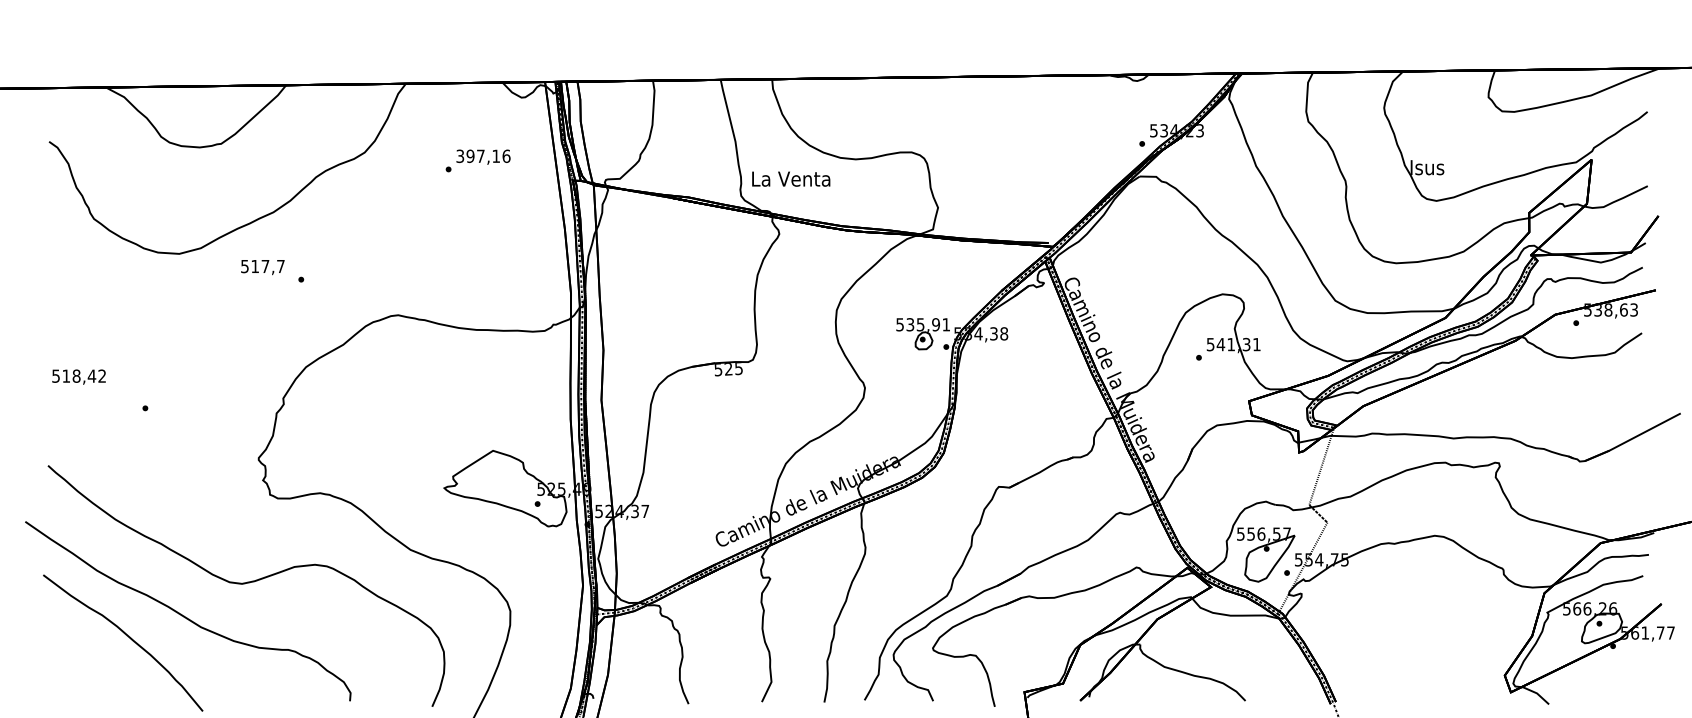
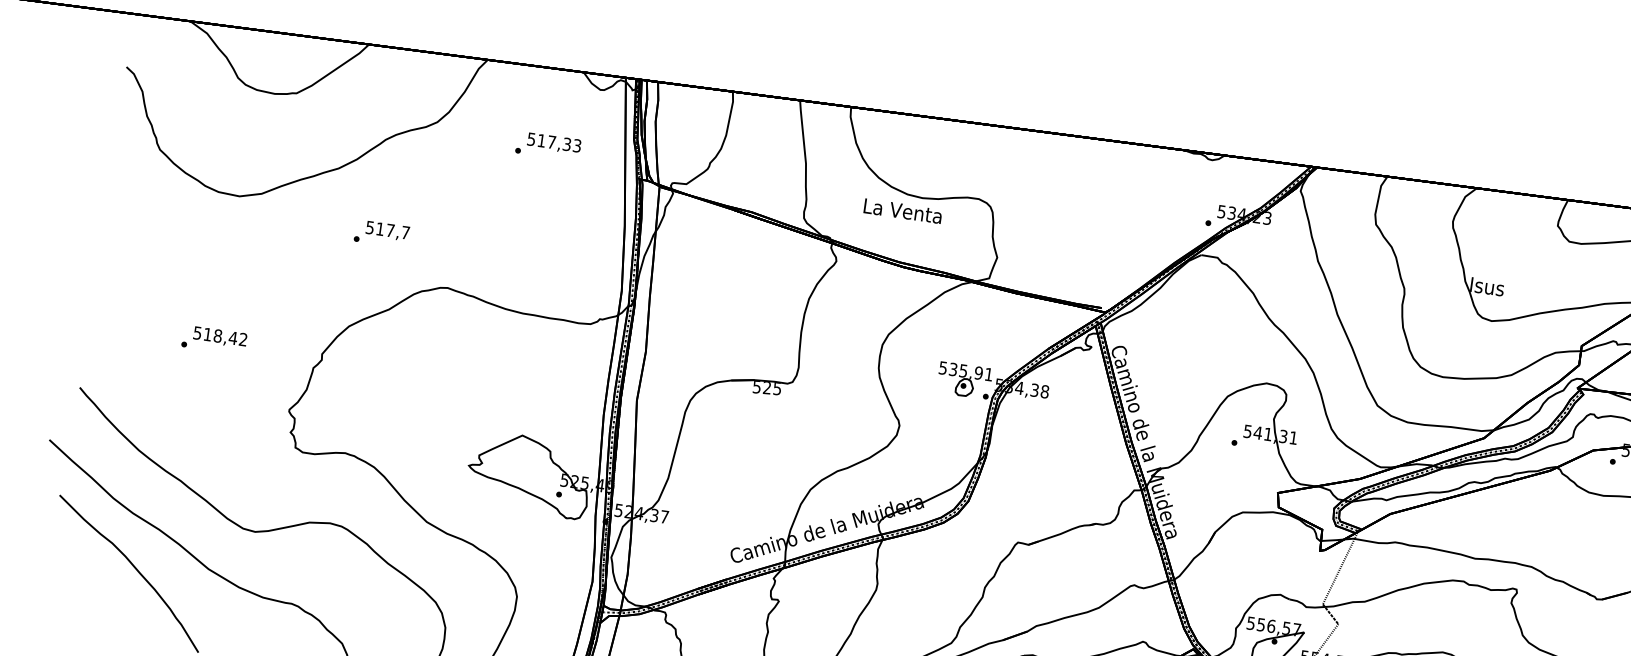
text: (483, 156) -> (554, 142), 397,16 -> 517,33
text: (791, 178) -> (903, 210), moved
text: (262, 267) -> (387, 231), moved
text: (78, 376) -> (219, 336), moved

